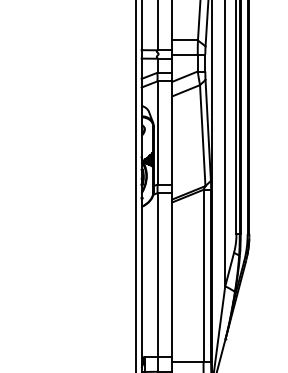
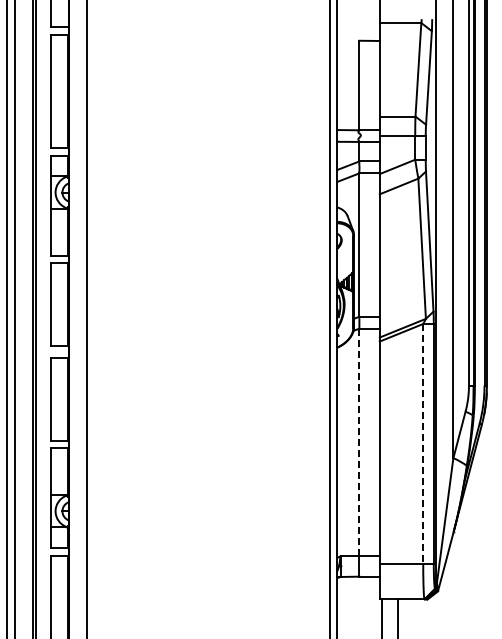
line: (157, 275) -> (359, 442), solid -> dashed
line: (203, 275) -> (423, 443), solid -> dashed

